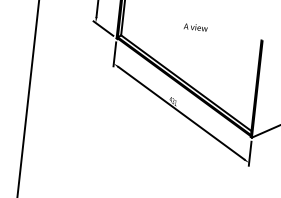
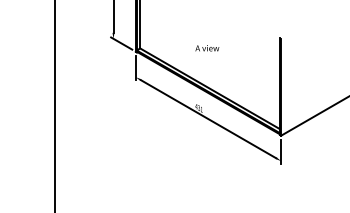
text: (195, 27) -> (207, 48), moved

